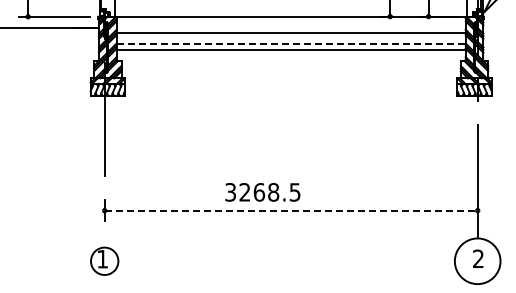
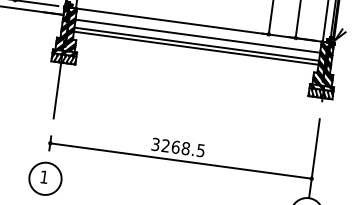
line: (291, 44) -> (196, 44), dashed -> solid
text: (262, 192) -> (178, 147), moved
line: (291, 210) -> (181, 160), dashed -> solid
circle: (104, 261) -> (45, 178), size x1.67

